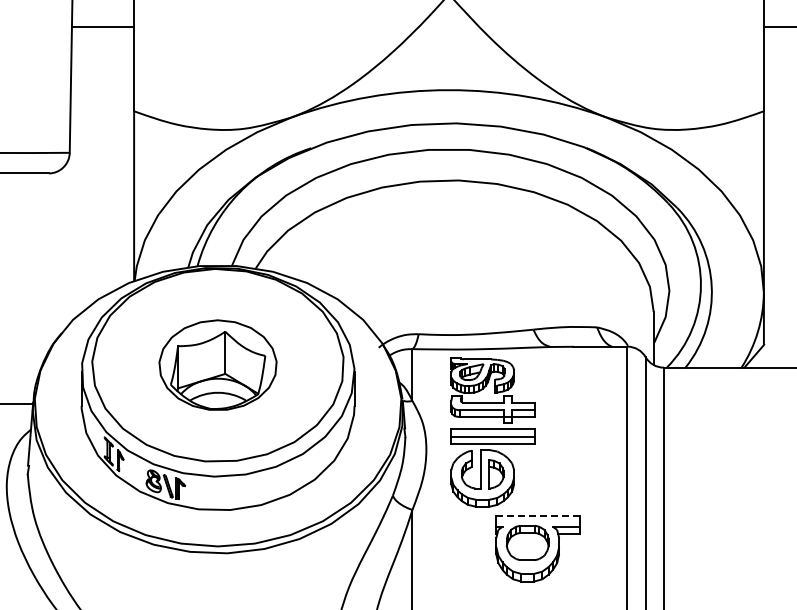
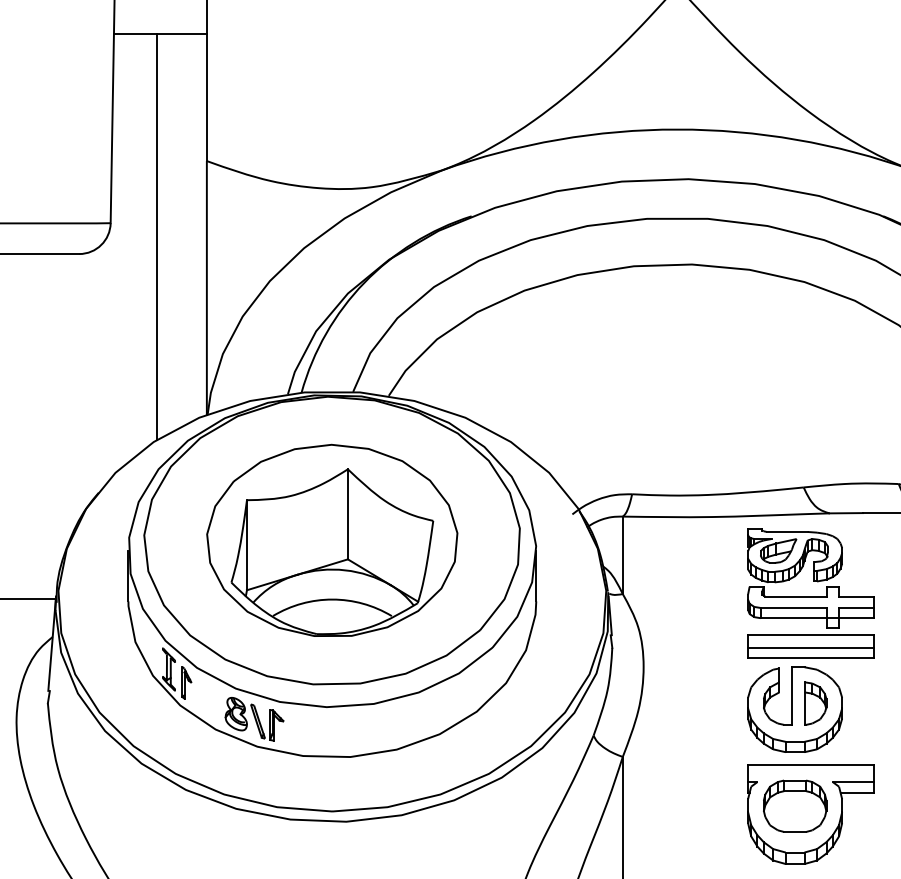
line: (100, 161) -> (156, 236), added
part: (217, 364) -> (331, 539), size x1.43
part: (492, 432) -> (809, 641), moved
line: (538, 515) -> (811, 765), dashed -> solid

